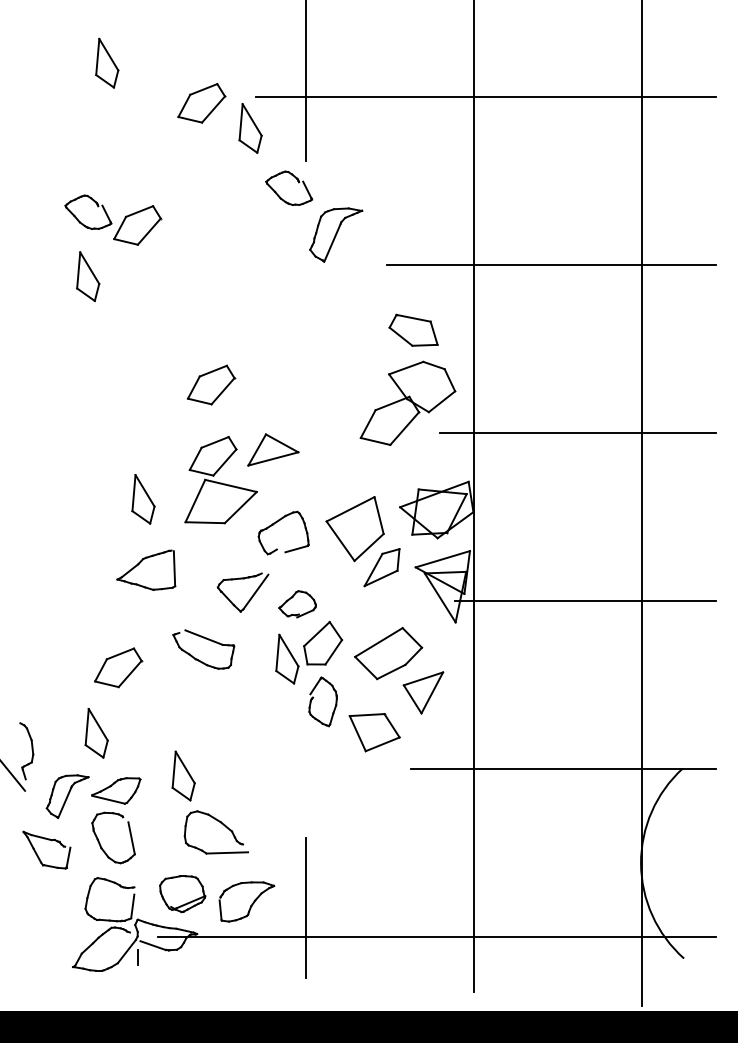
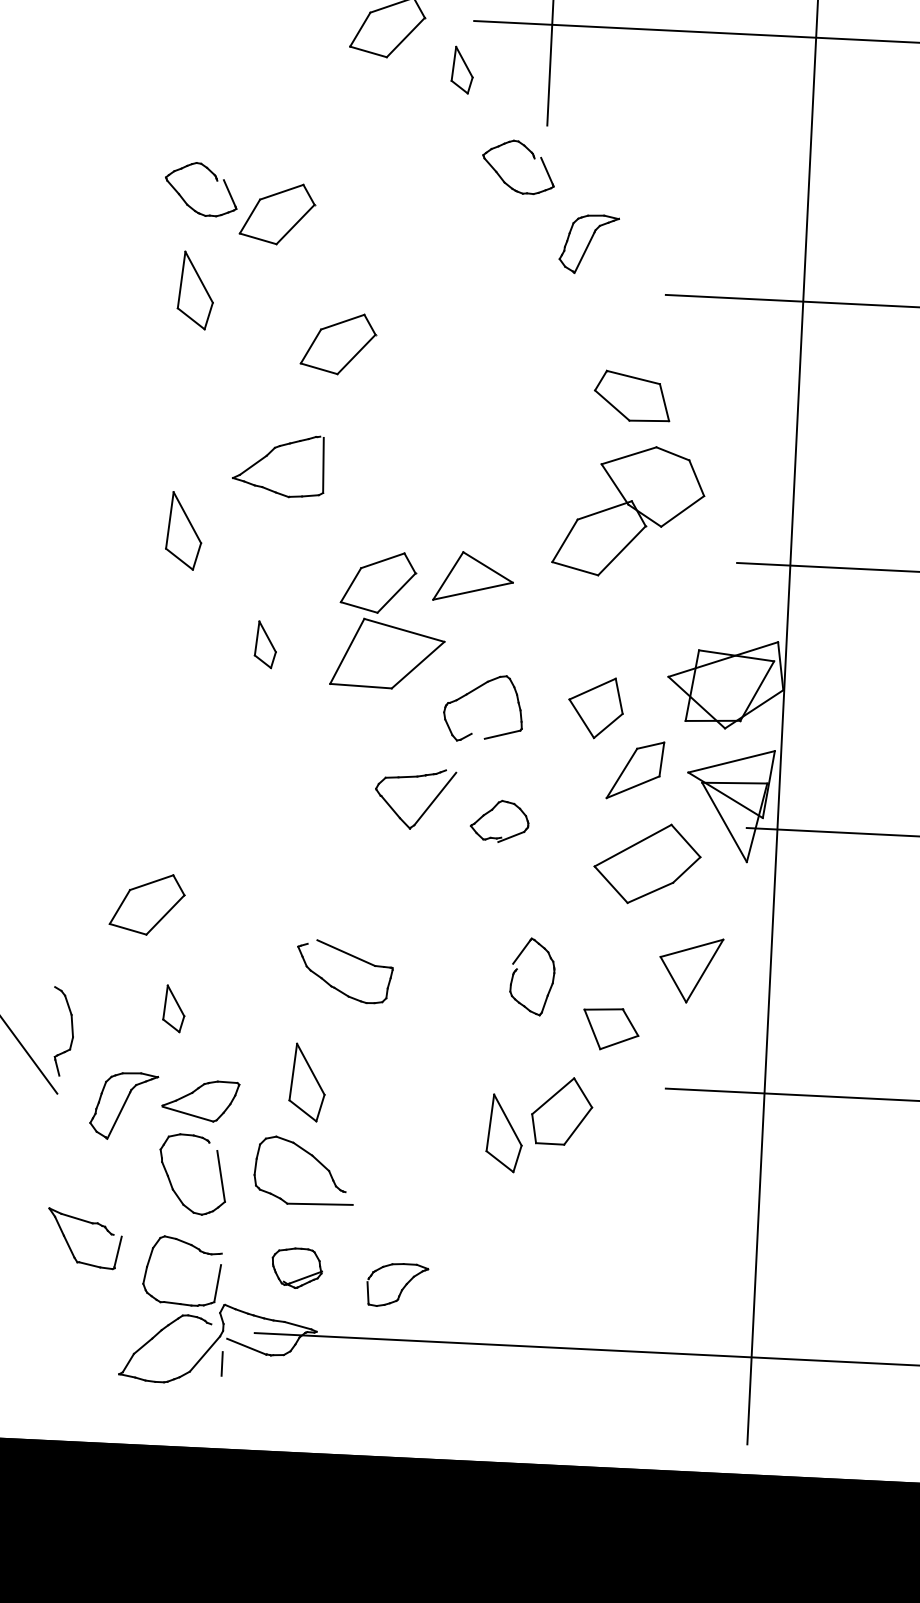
part: (250, 128) -> (462, 70), size x0.6
part: (336, 234) -> (589, 243), size x0.7
part: (413, 329) -> (632, 395), moved
part: (211, 384) -> (338, 342), moved
part: (407, 403) -> (628, 511), moved
part: (88, 429) -> (184, 530), added
part: (143, 499) -> (265, 644), size x0.6
part: (354, 529) -> (595, 708), size x0.6
part: (146, 569) -> (279, 464), moved
part: (205, 639) -> (348, 956), moved
part: (309, 652) -> (540, 1124), moved
part: (388, 653) -> (647, 863), moved
part: (118, 667) -> (147, 903), moved
part: (374, 732) -> (610, 1028), size x0.7
part: (96, 733) -> (173, 1009), size x0.6
part: (220, 823) -> (311, 1157), moved
part: (48, 840) -> (87, 1223), moved
part: (182, 894) -> (296, 1268), size x0.7
part: (246, 901) -> (396, 1284), size x0.7
line: (306, 908) -> (490, 1300), removed

